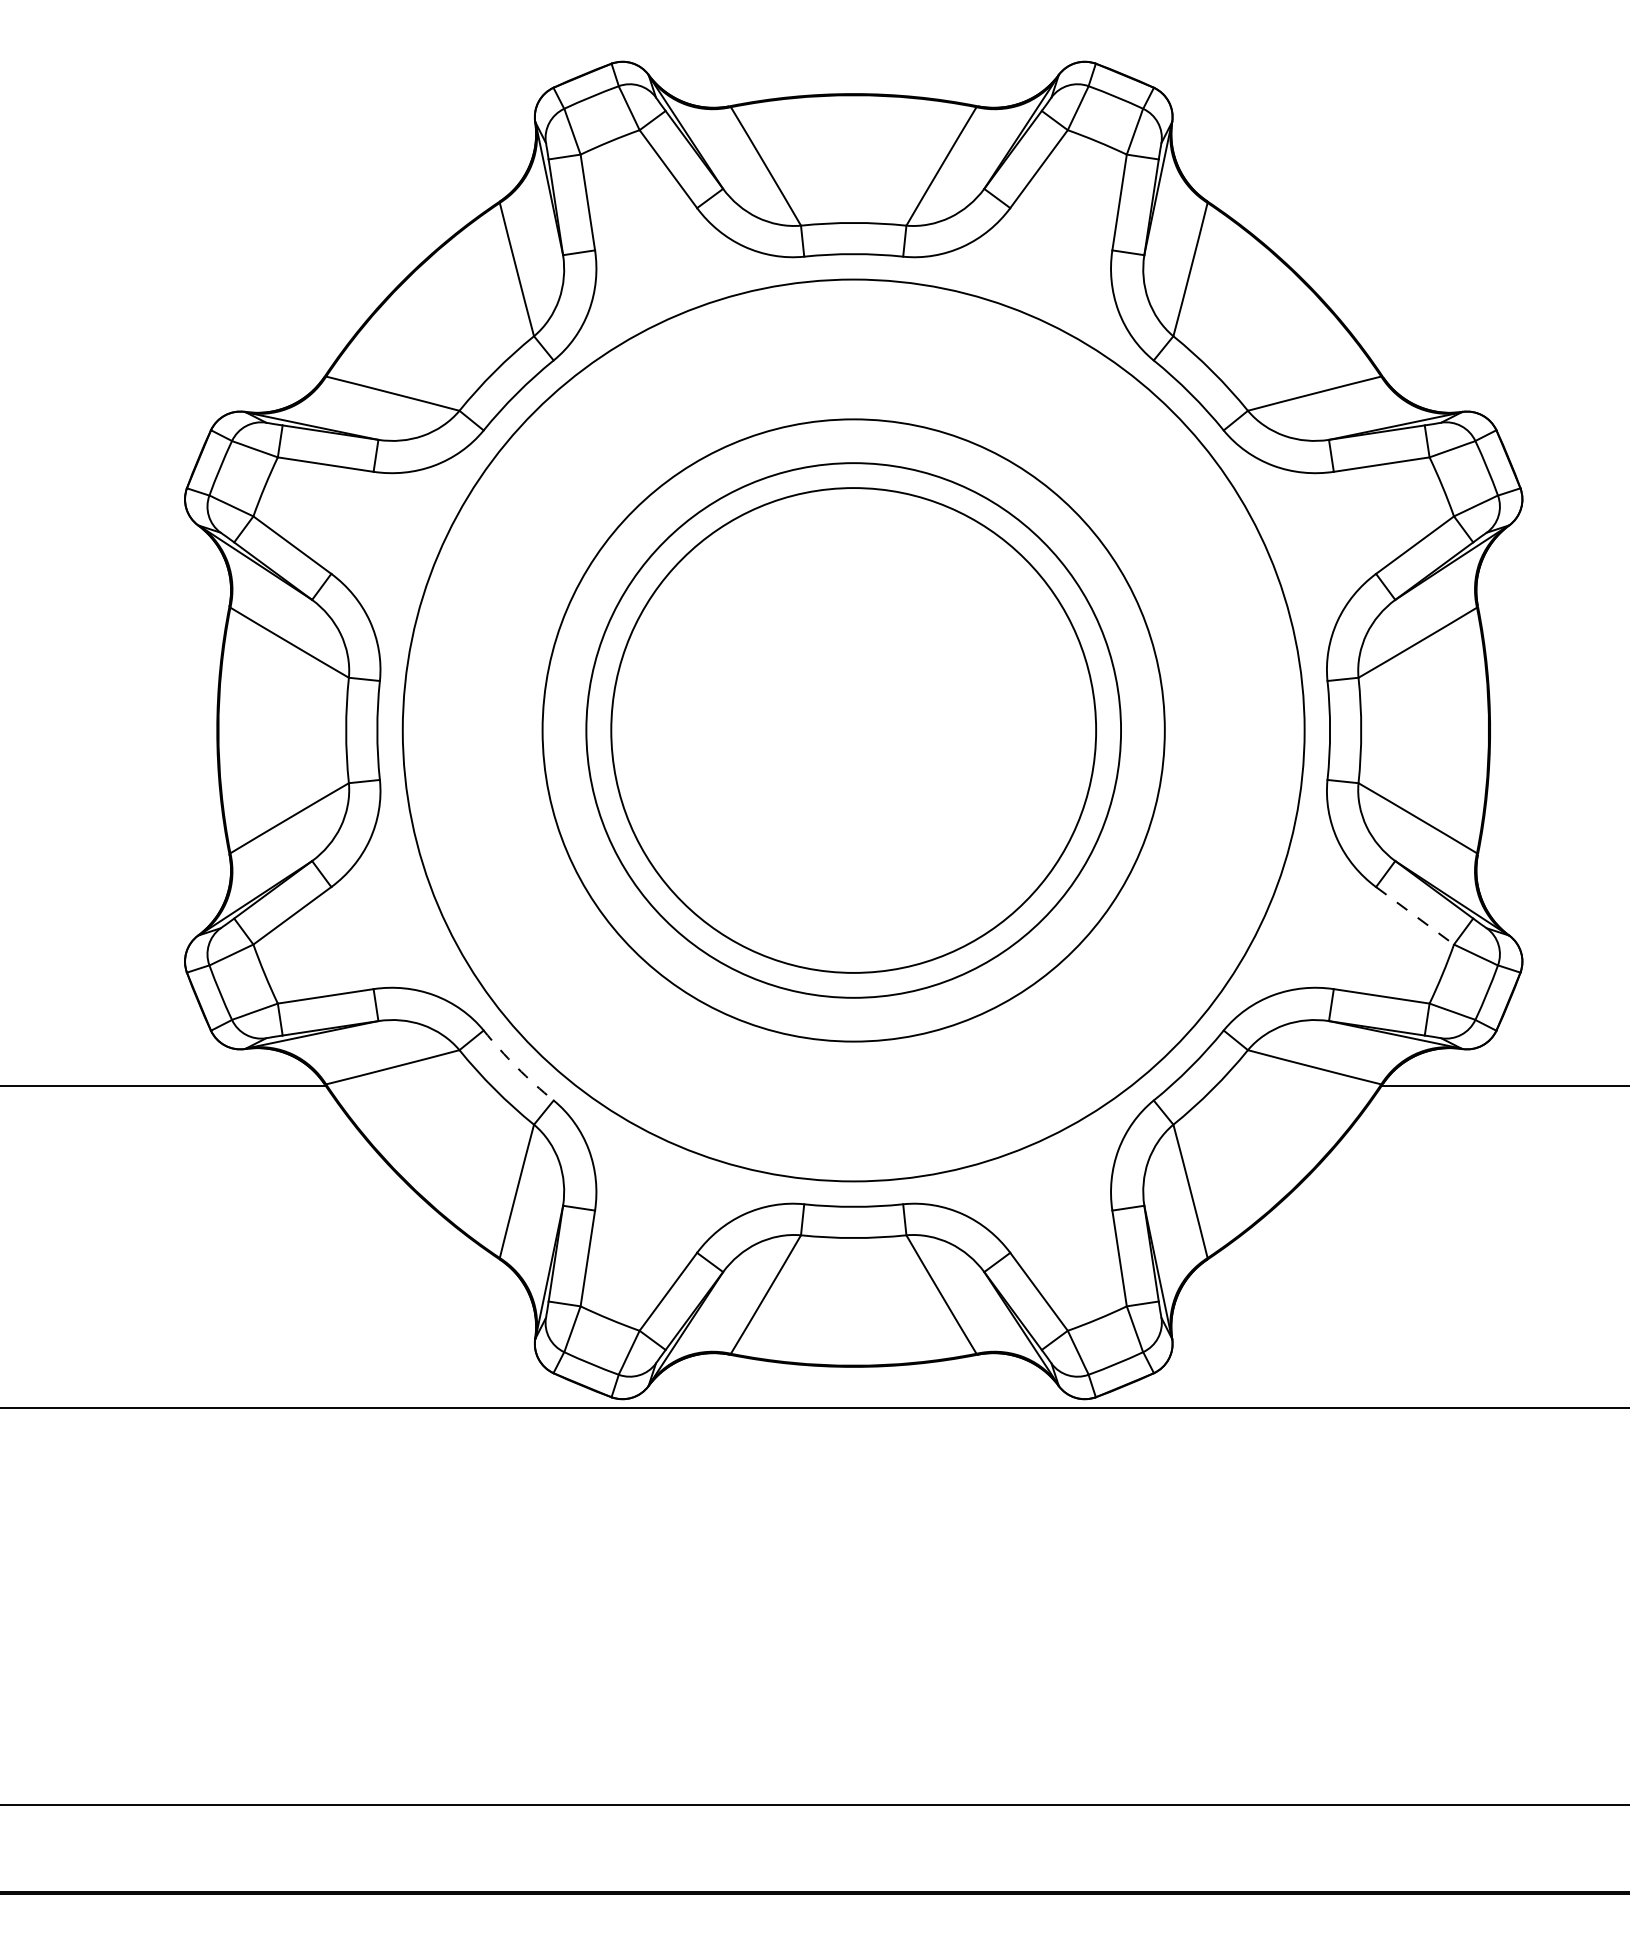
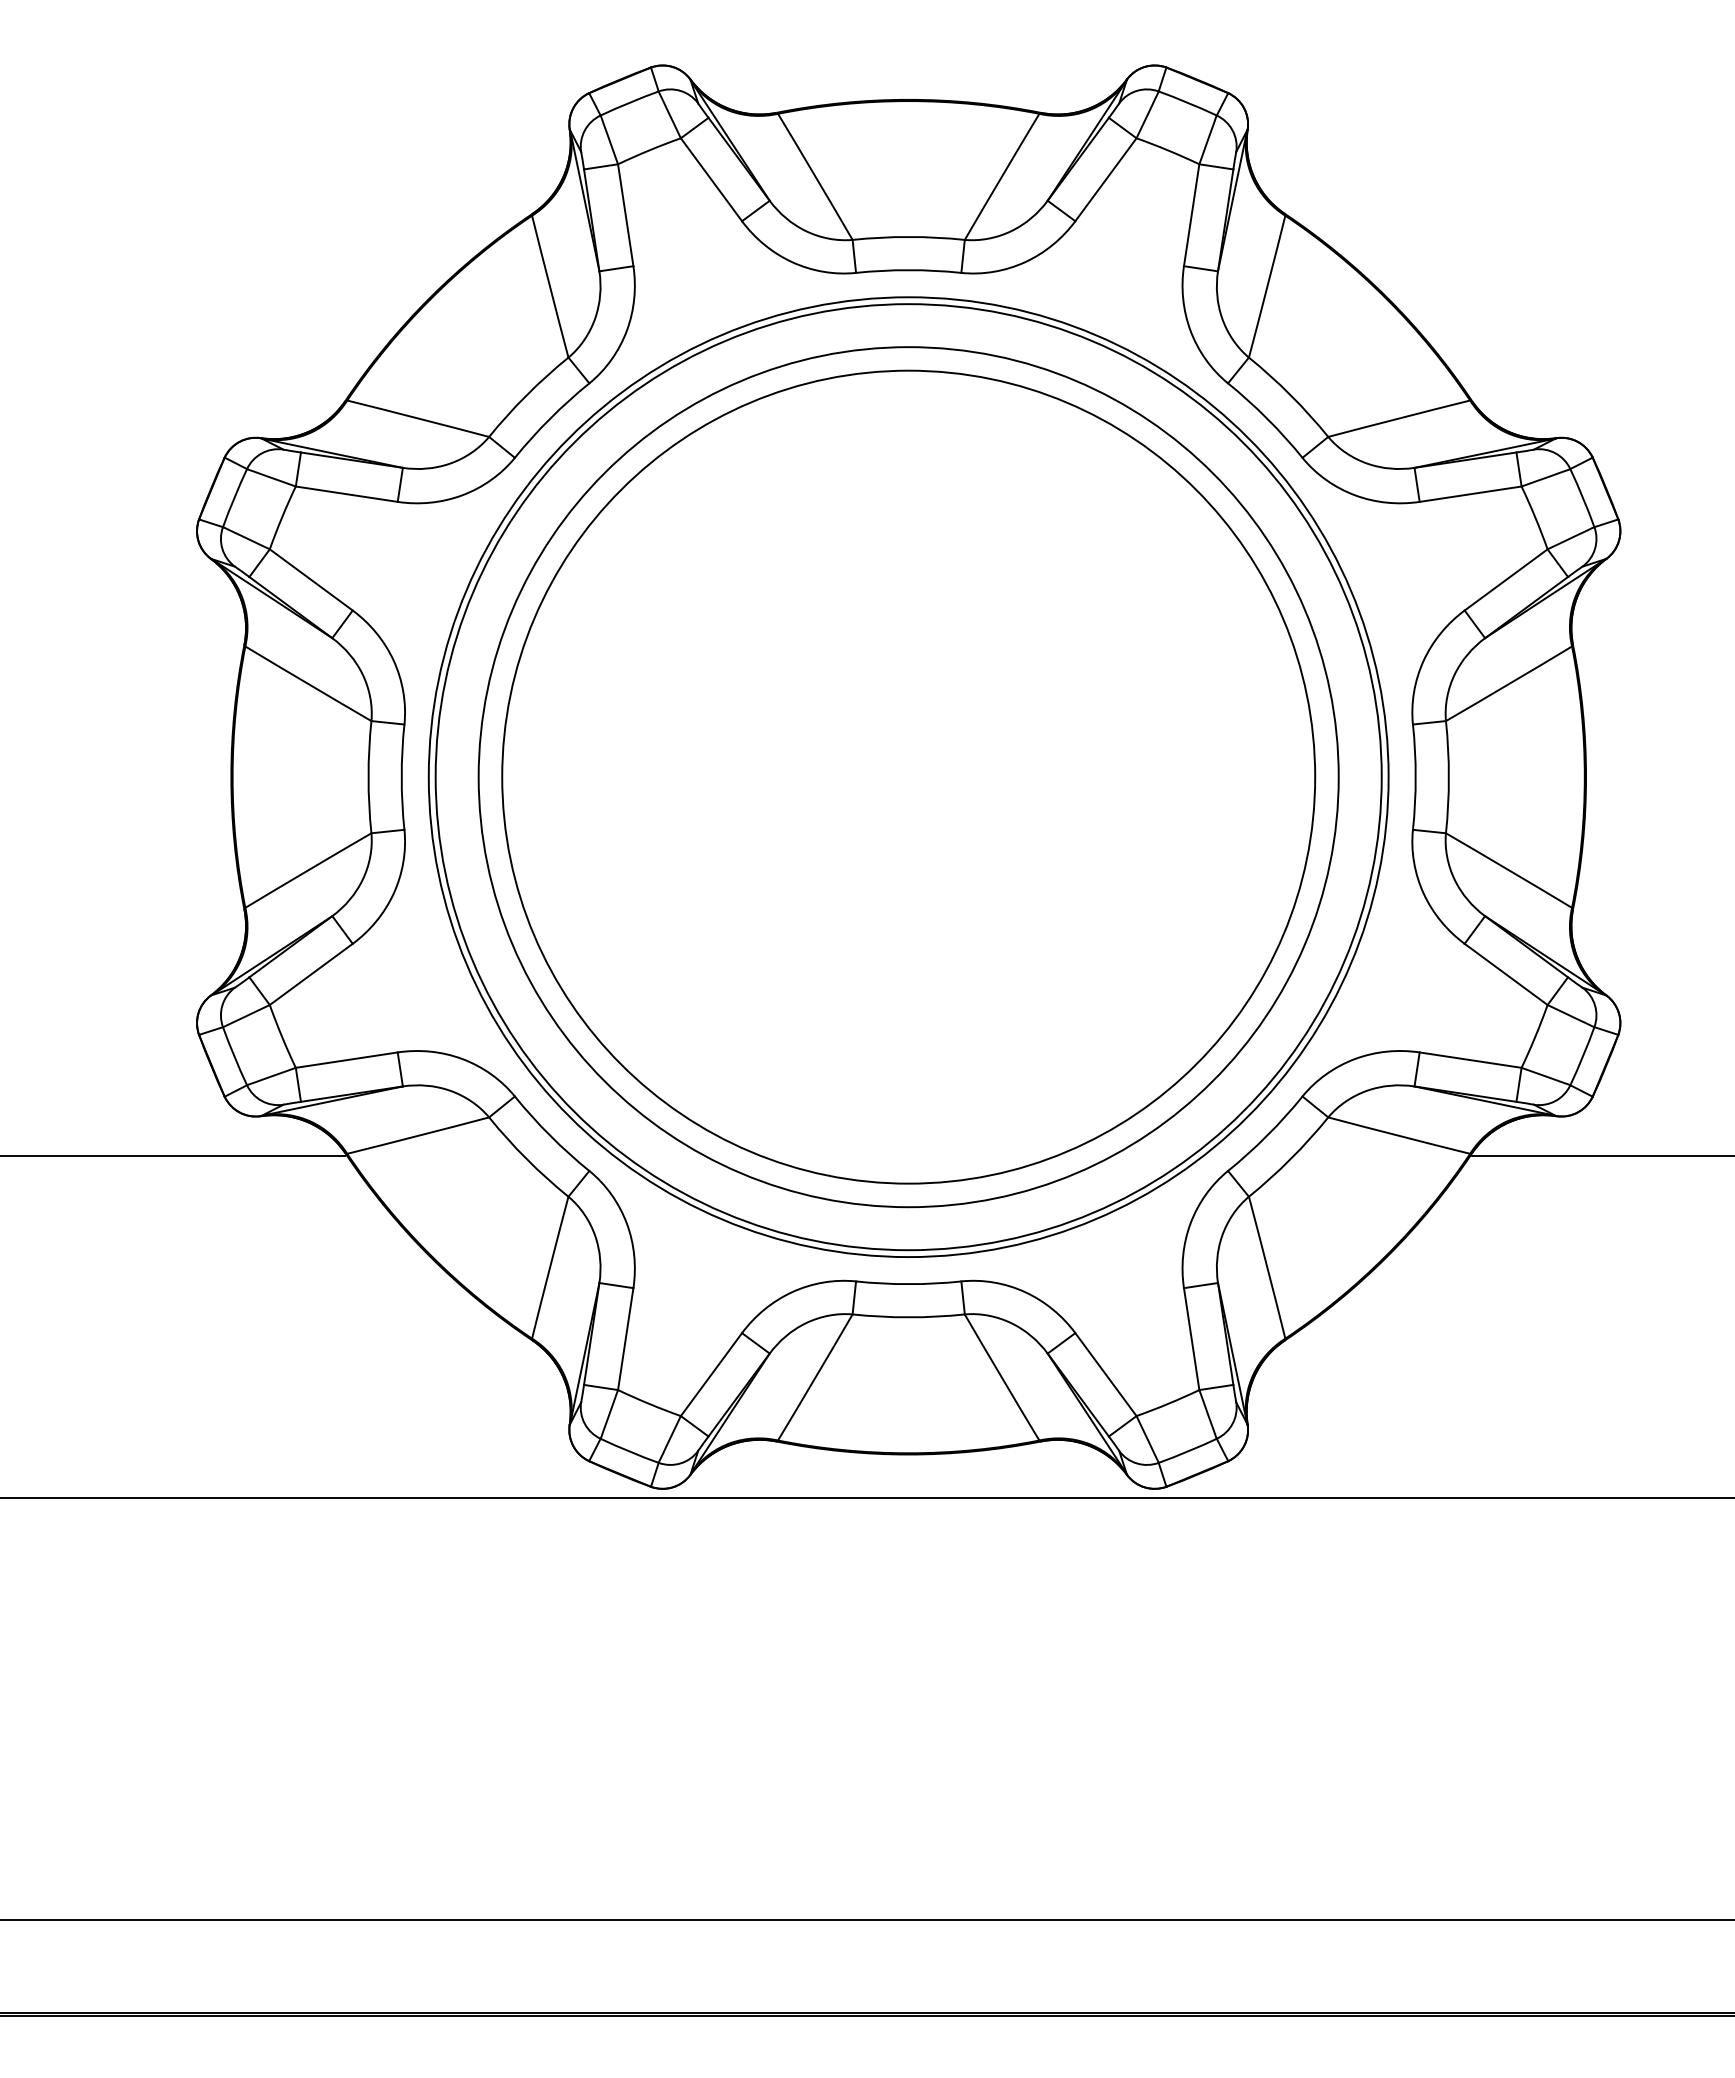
circle: (853, 729) -> (908, 776), size x1.43
circle: (853, 730) -> (908, 777), size x1.43
circle: (853, 730) -> (908, 777), size x1.67
line: (1415, 915) -> (1506, 974), dashed -> solid
arc: (517, 1067) -> (550, 1135), dashed -> solid

